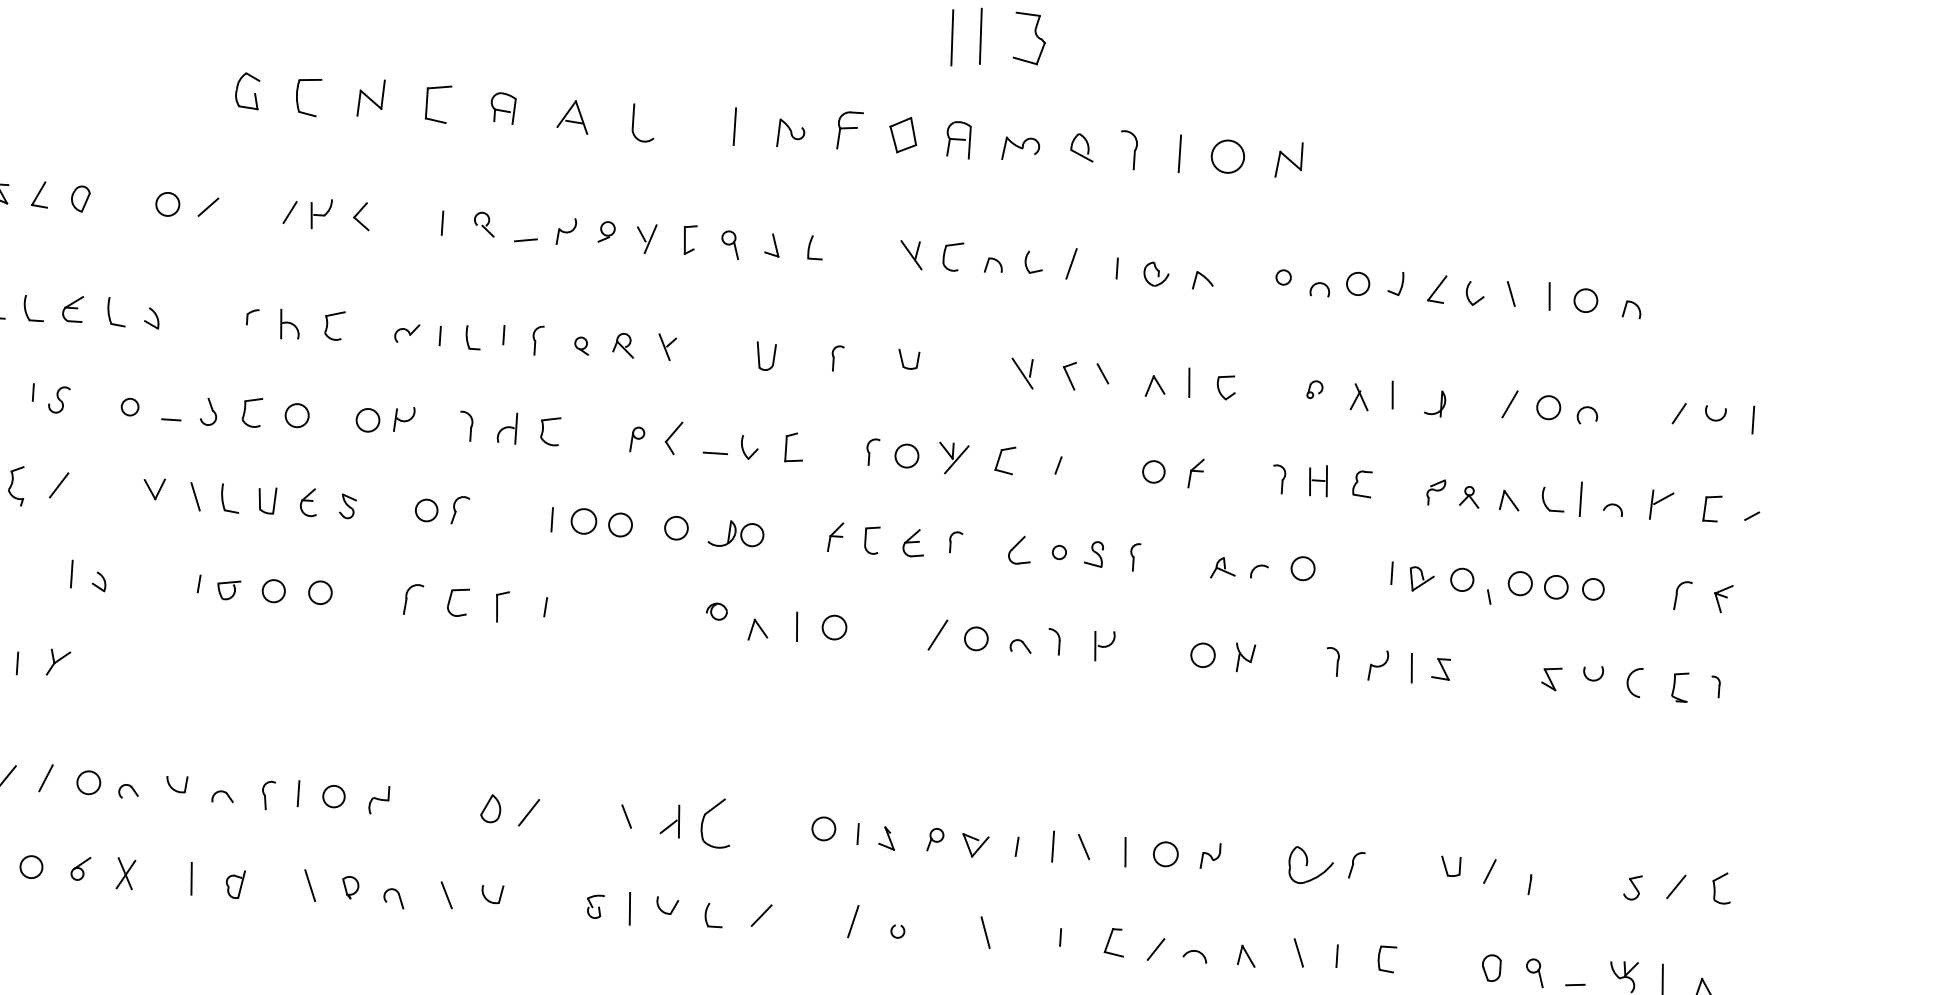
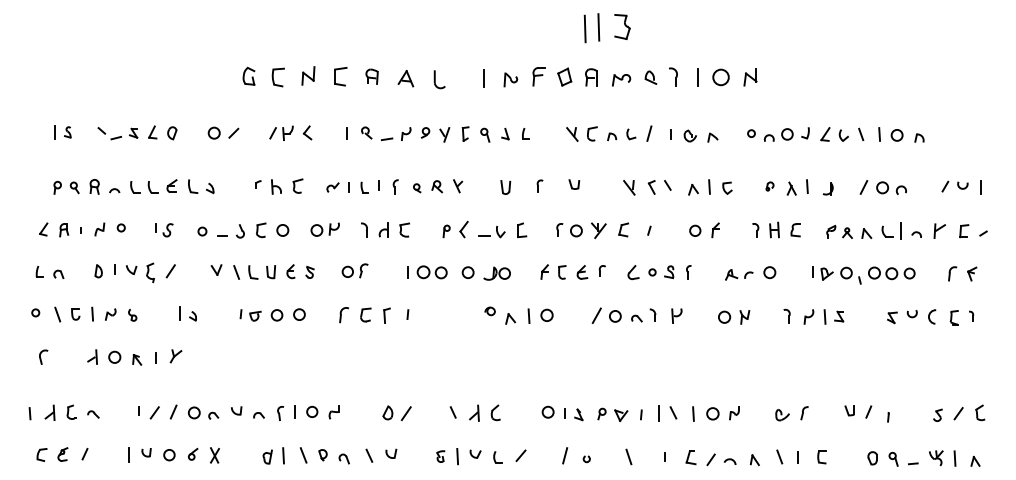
part: (714, 822) -> (495, 412), size x0.62
part: (1310, 867) -> (782, 415), size x0.62
line: (191, 878) -> (283, 455), moved

